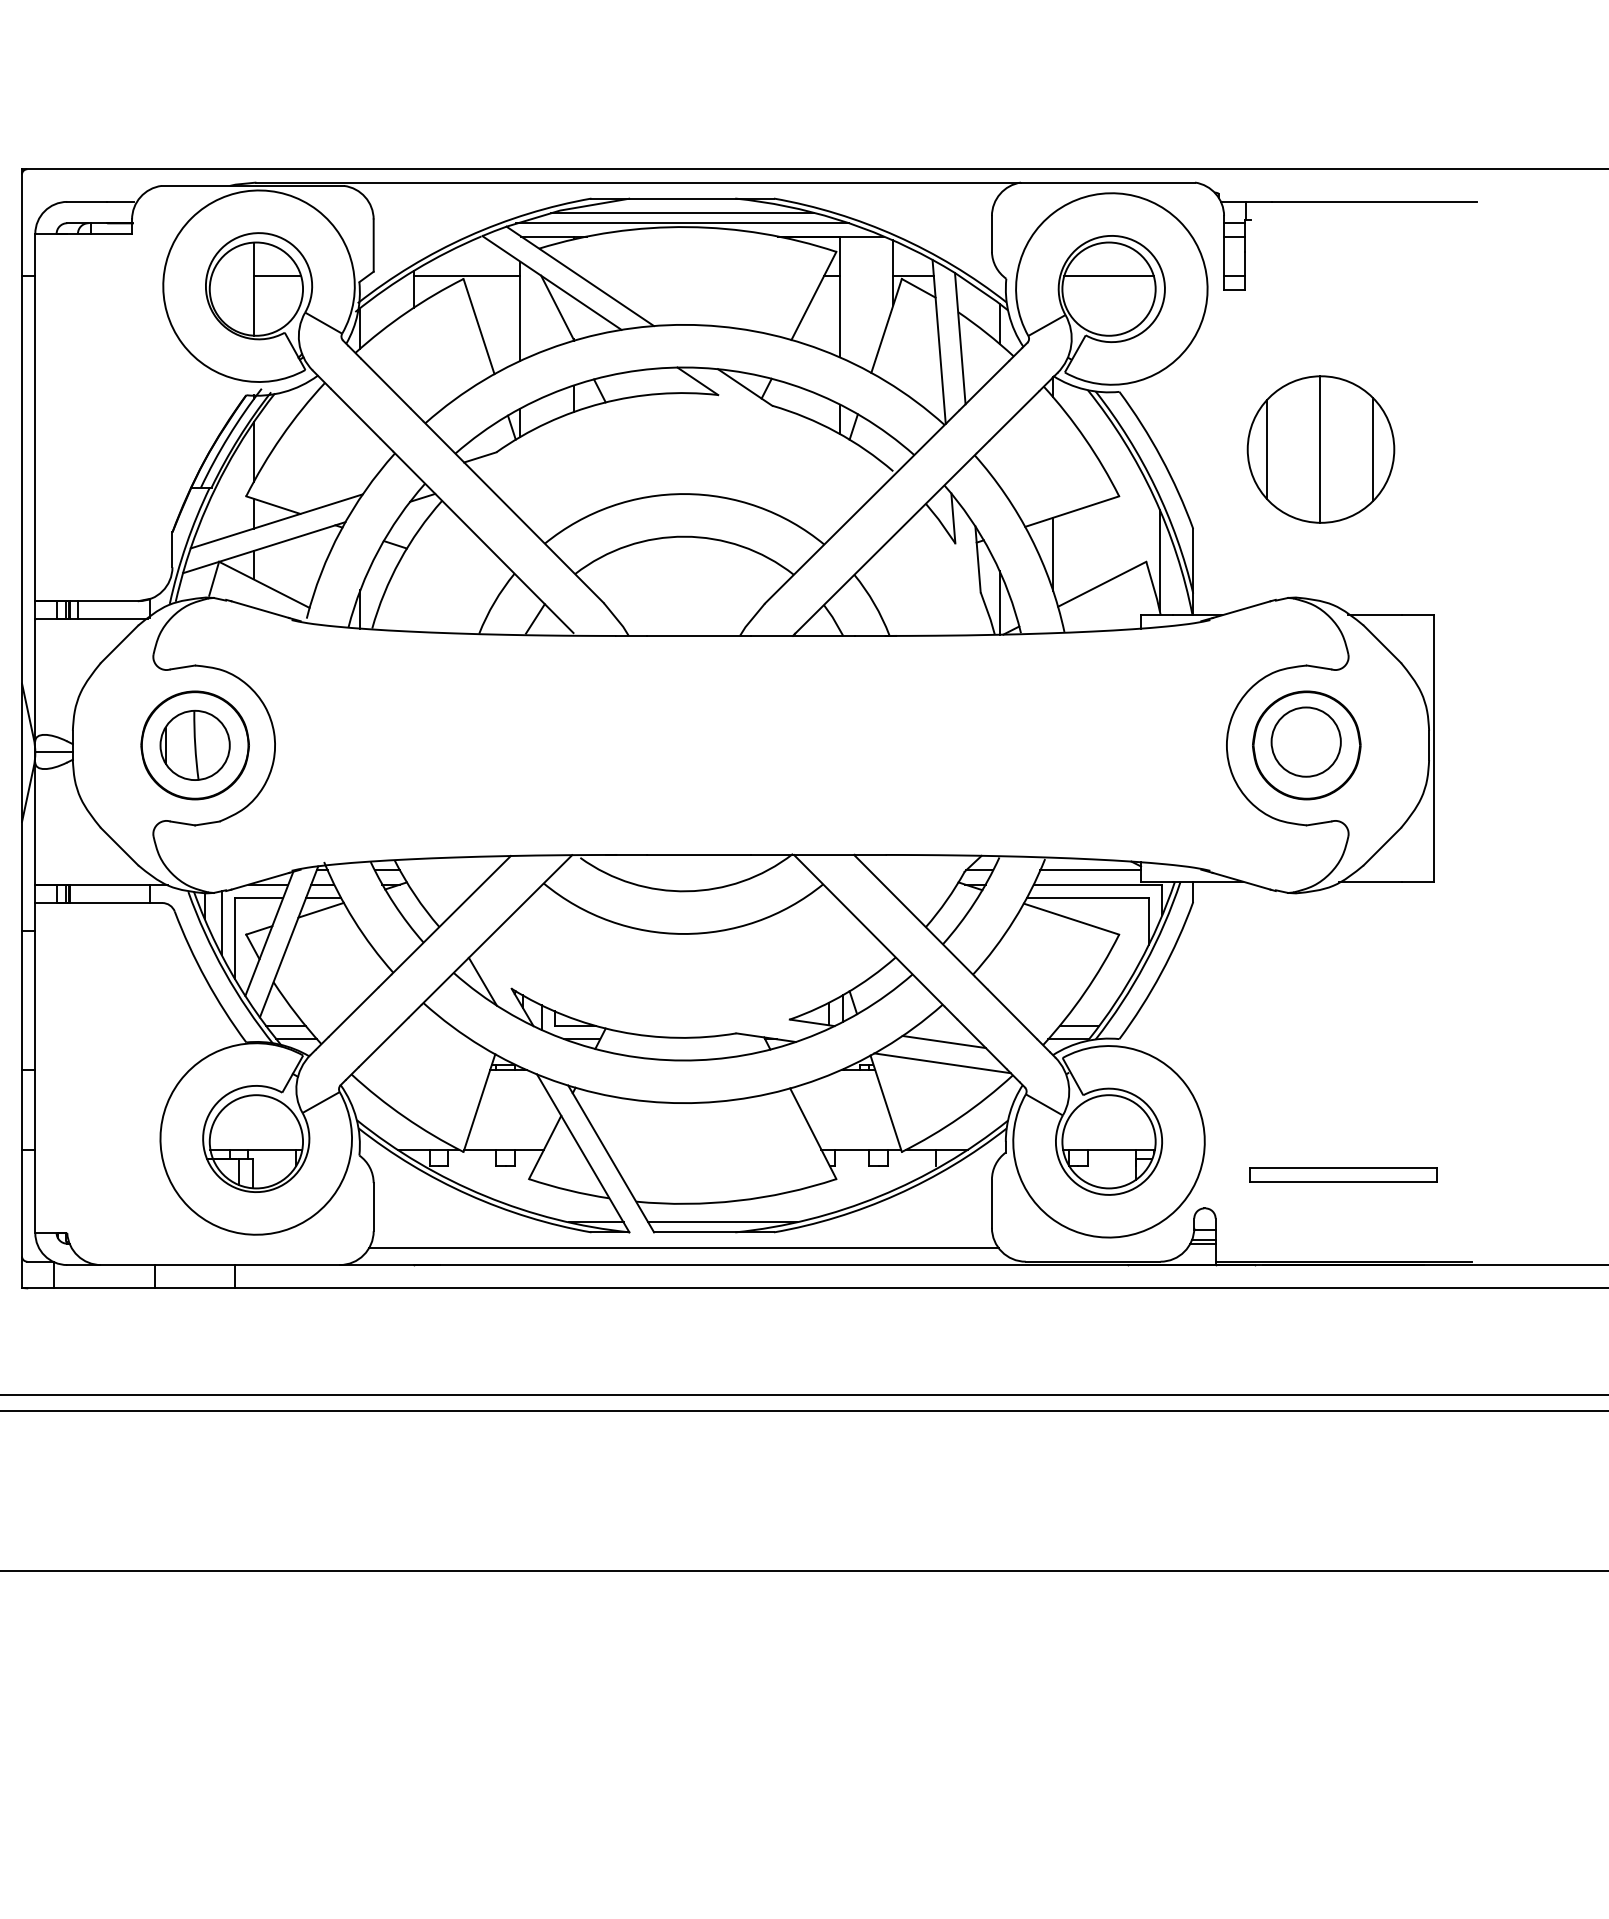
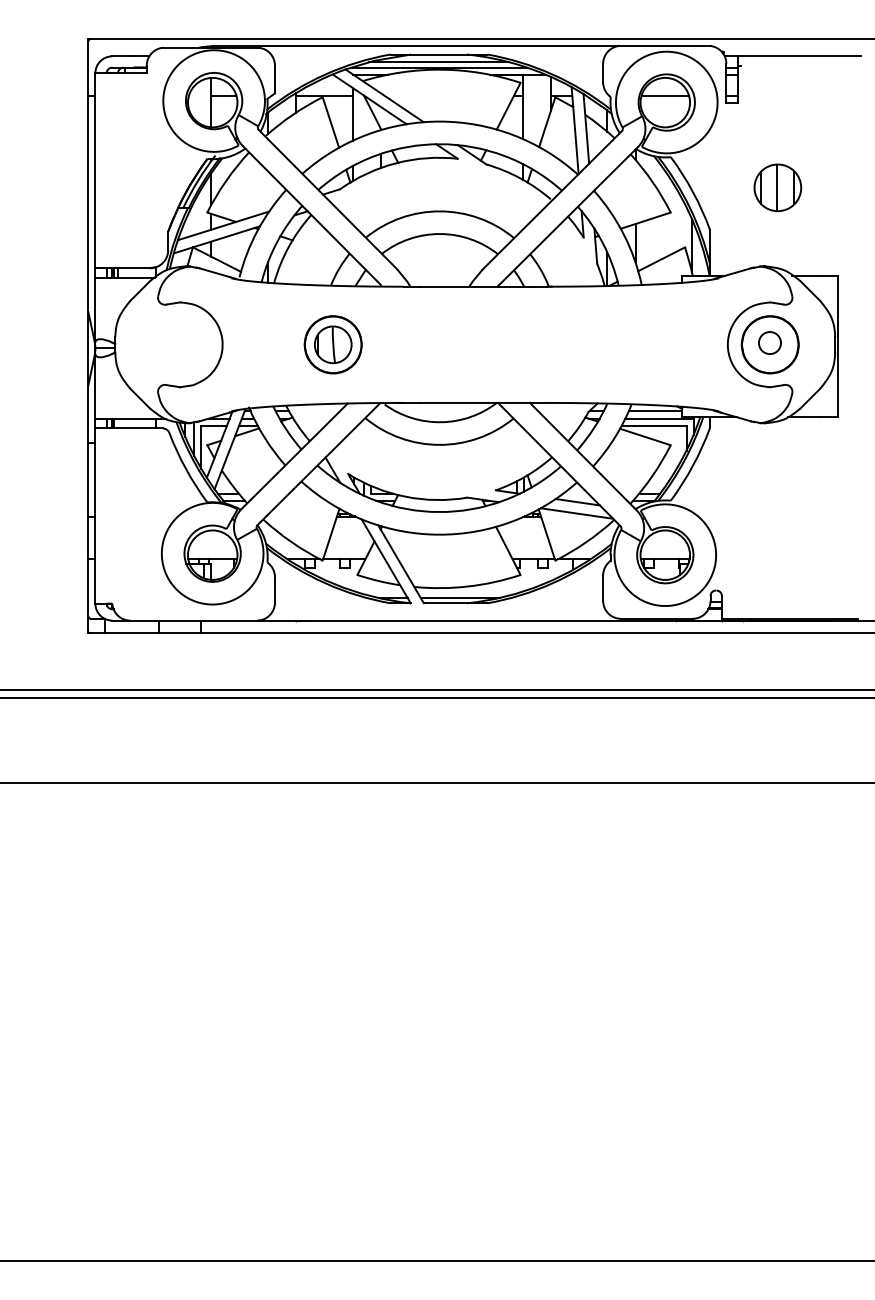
part: (1320, 449) -> (777, 187), size x0.6
circle: (1305, 741) -> (769, 342), size x0.6
part: (193, 744) -> (332, 344), moved
part: (1343, 1174) -> (789, 572), removed
line: (683, 1247) -> (439, 611), removed

